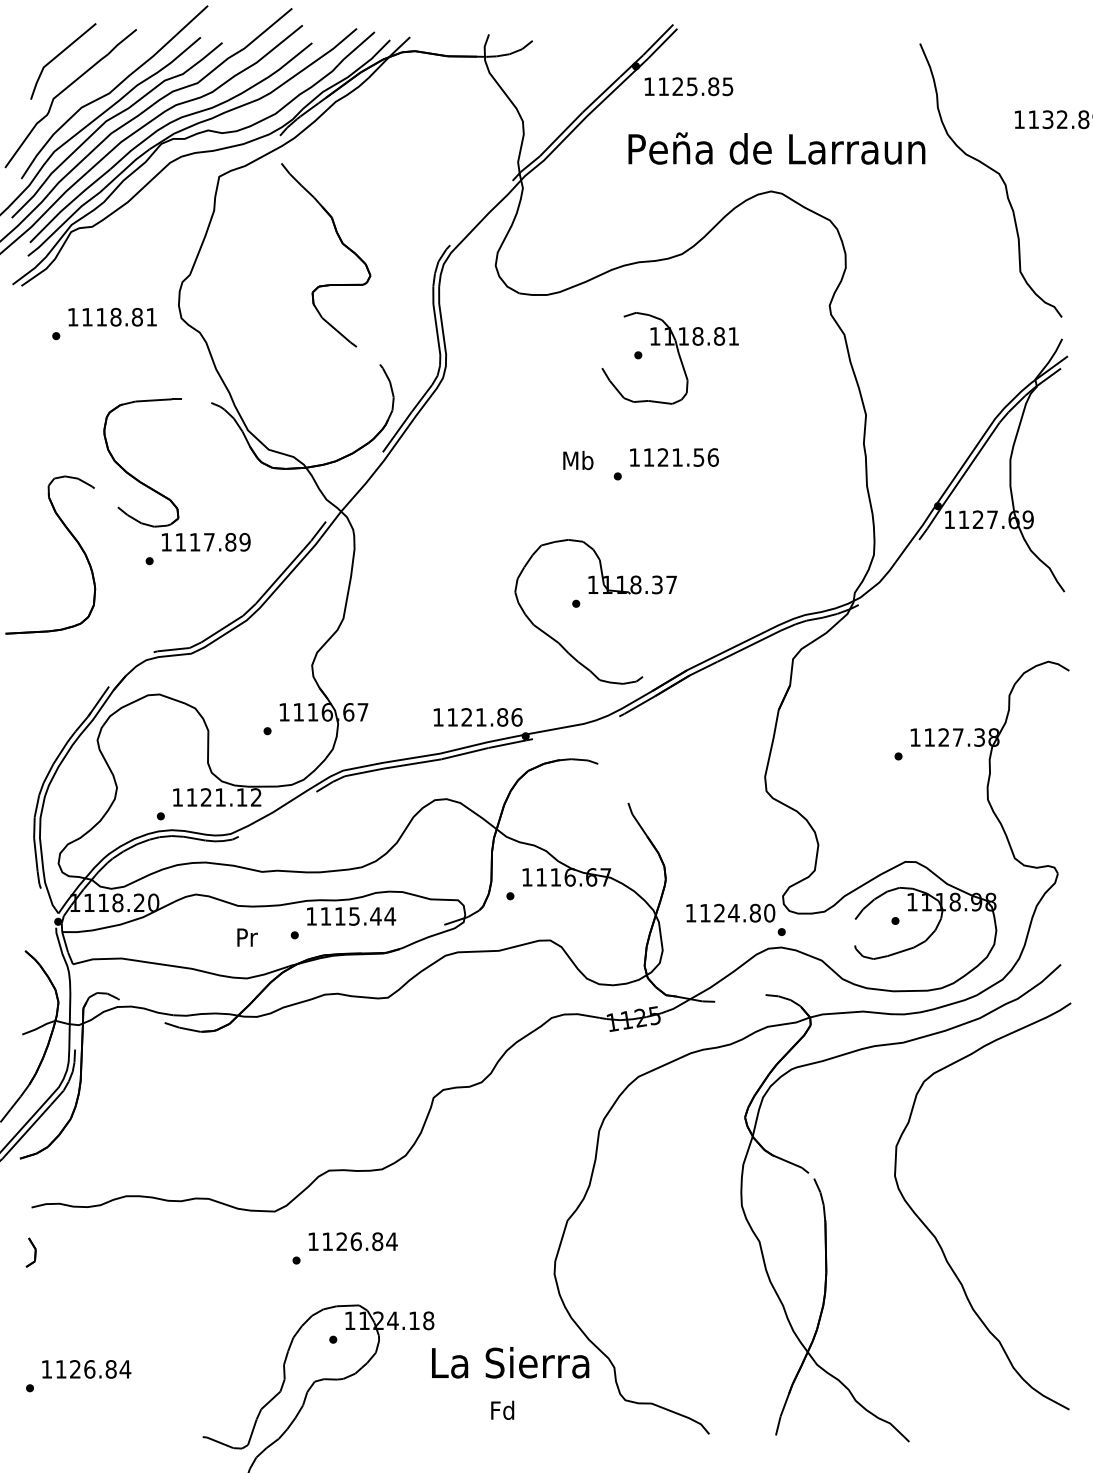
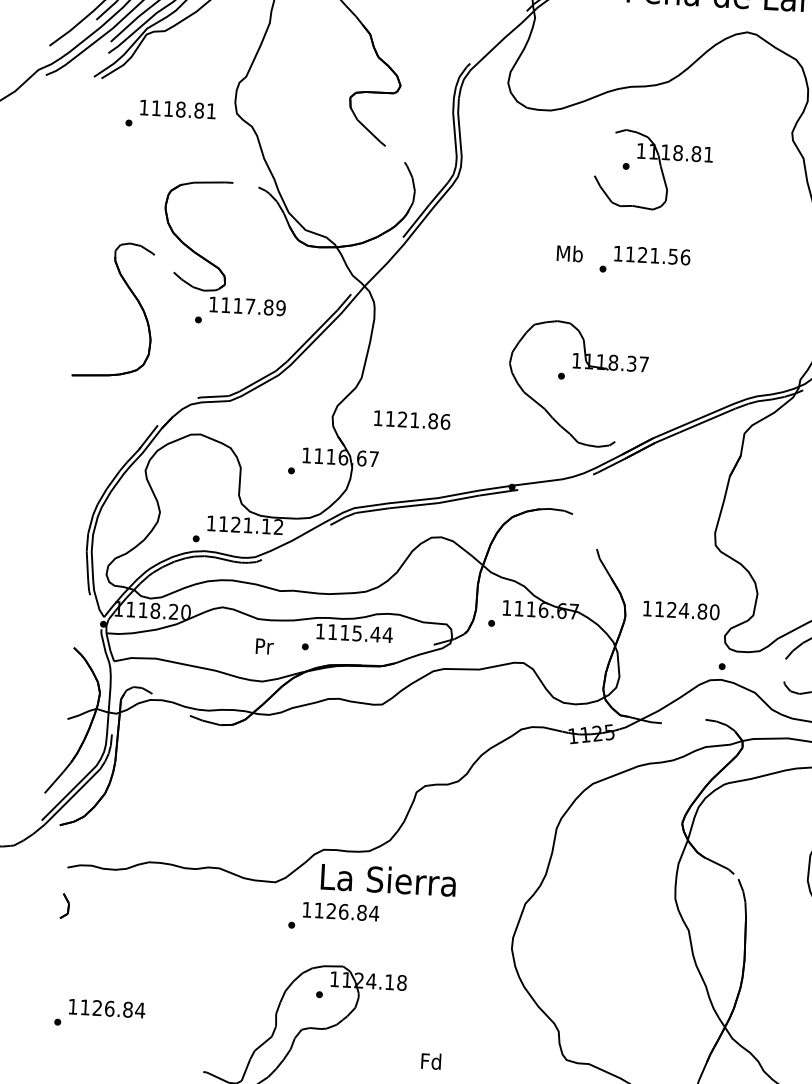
text: (477, 717) -> (411, 420), moved
text: (730, 912) -> (681, 609), moved
text: (510, 1362) -> (388, 879), moved
text: (502, 1409) -> (431, 1060), moved

